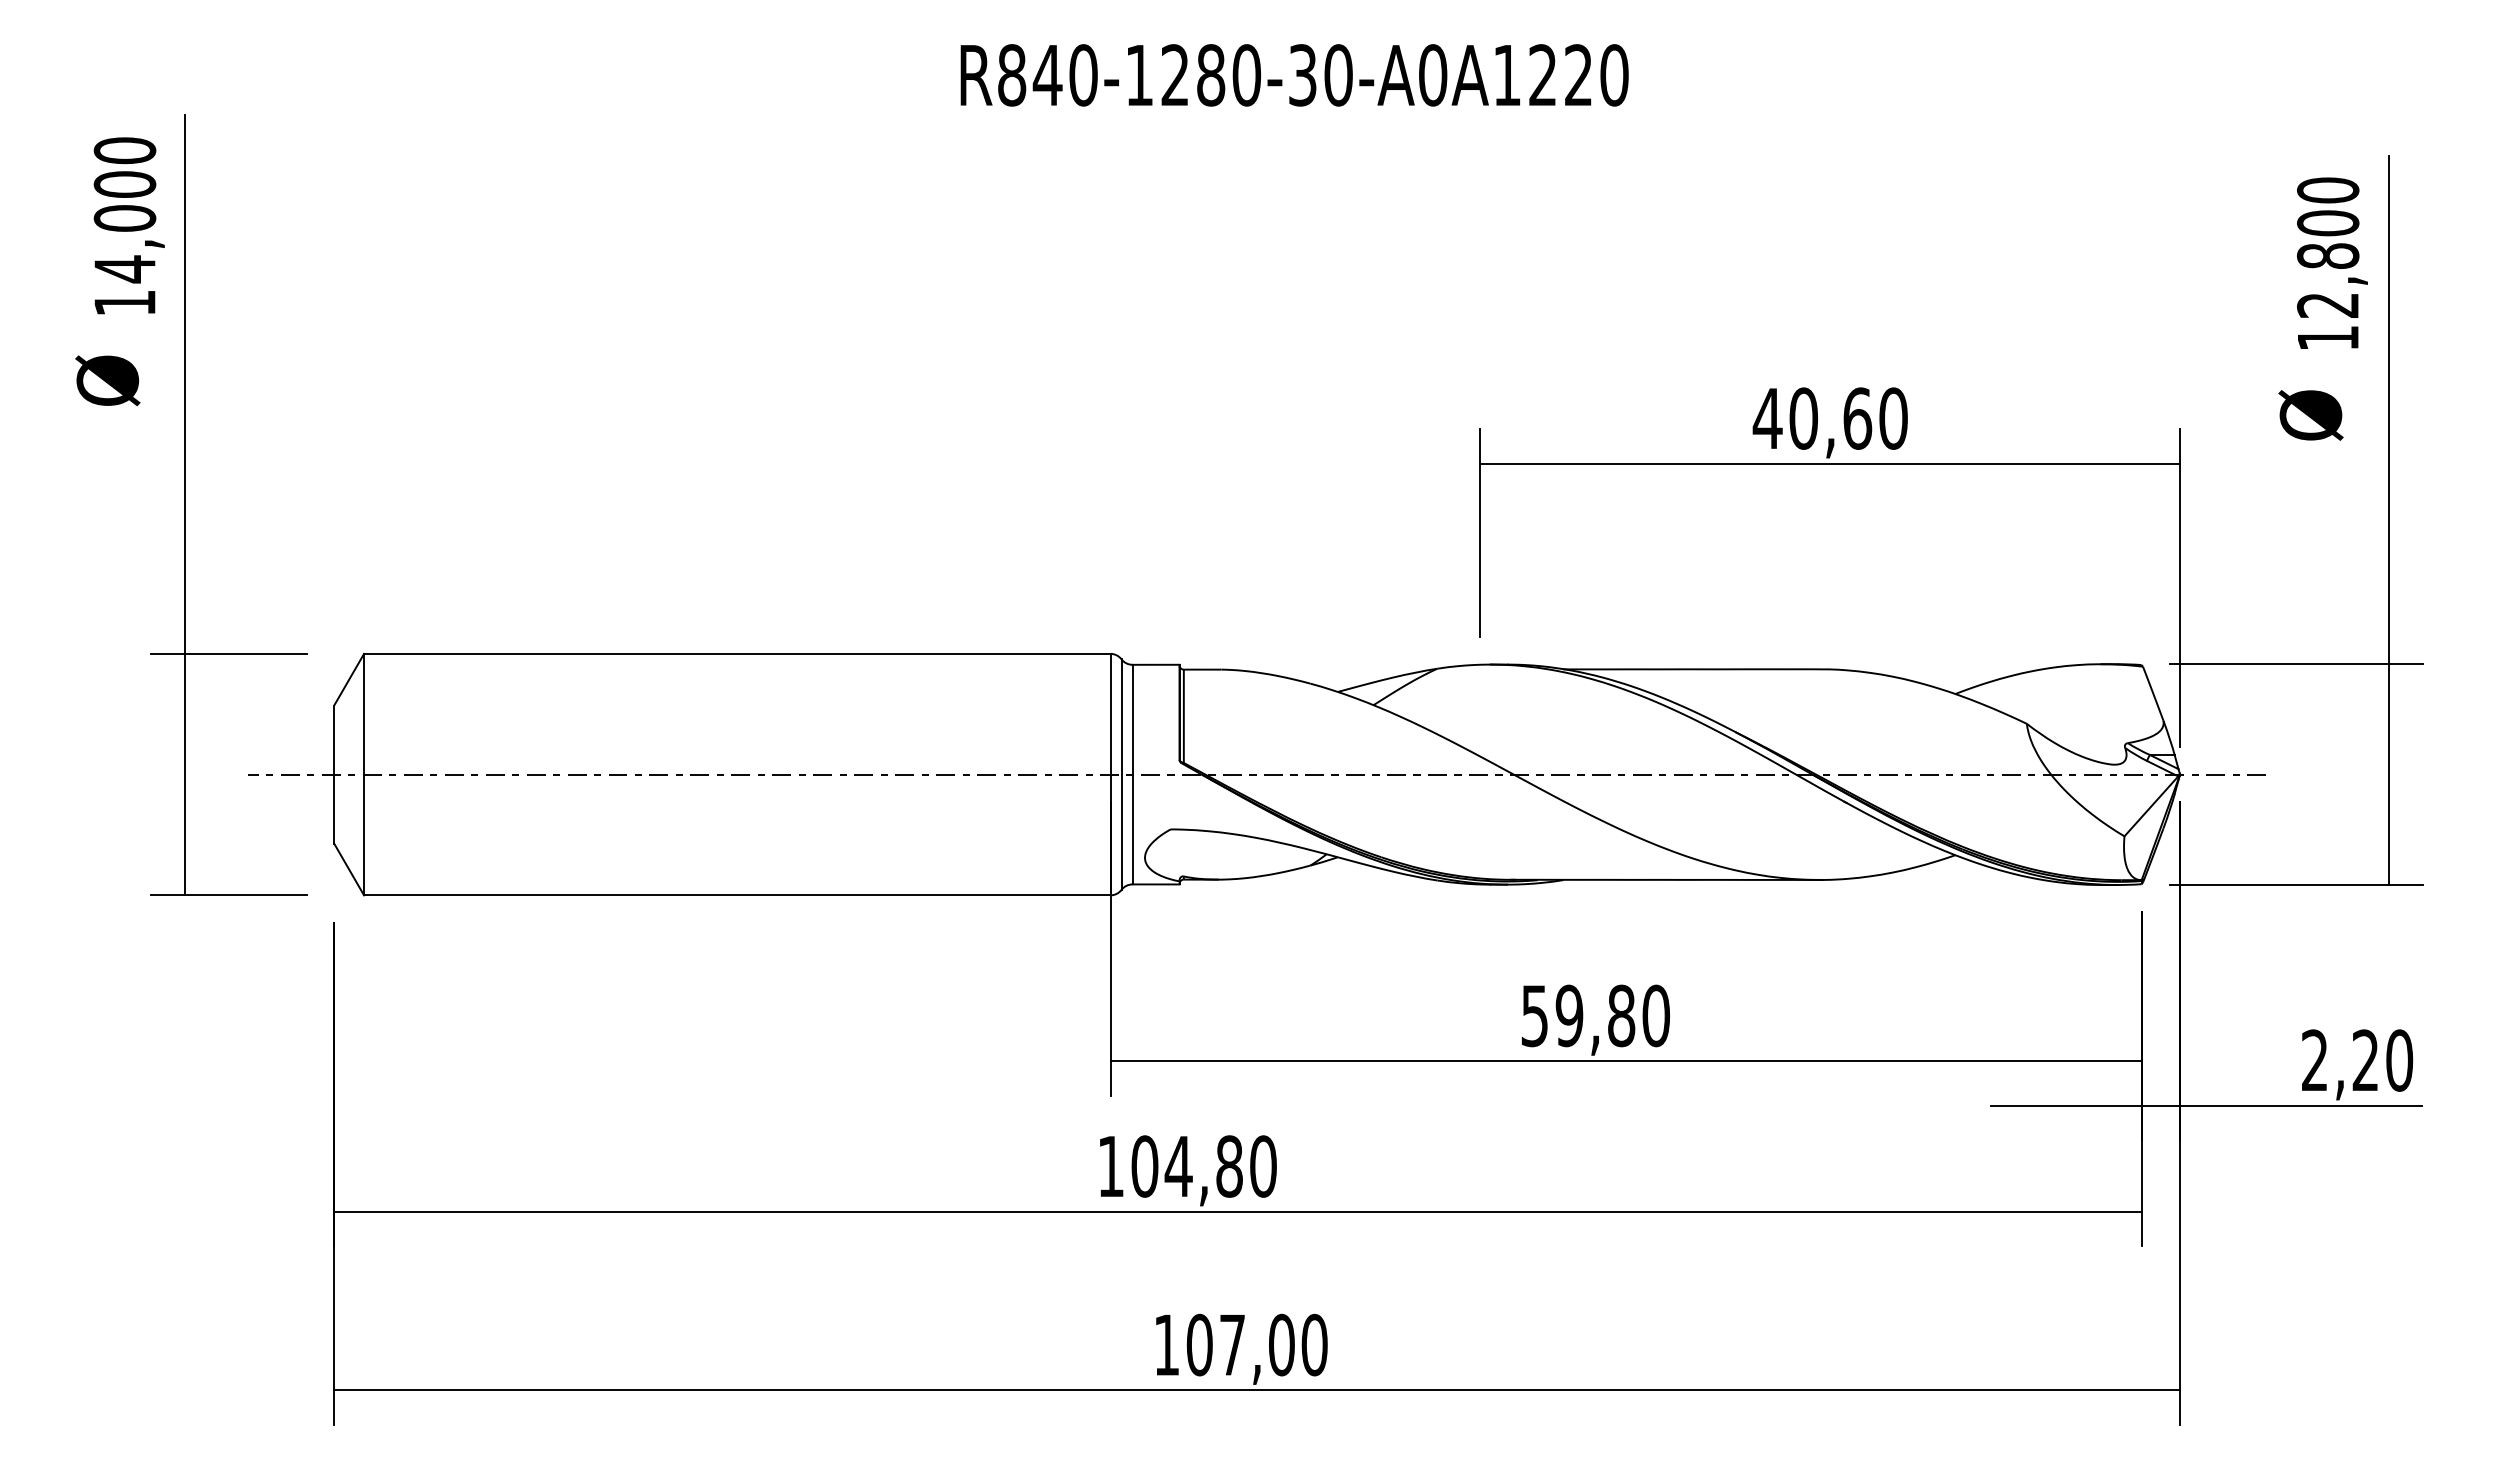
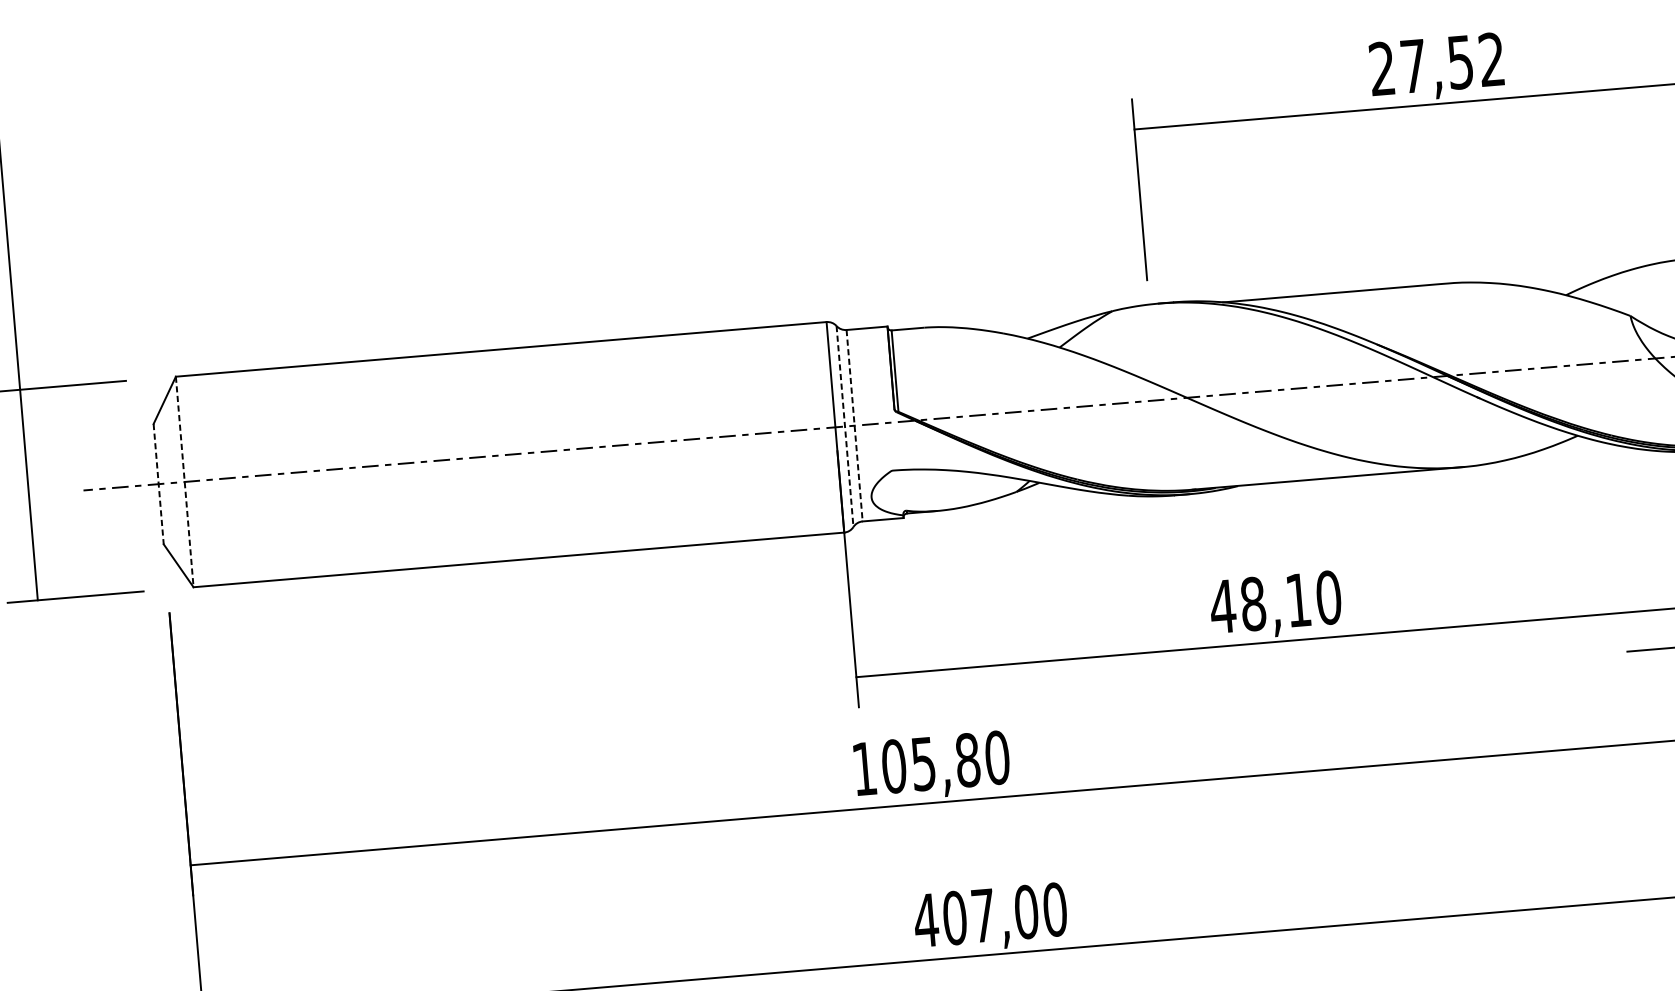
text: (1829, 418) -> (1436, 64), 40,60 -> 27,52
line: (364, 774) -> (185, 481), solid -> dashed
line: (1132, 774) -> (854, 425), solid -> dashed
line: (334, 775) -> (159, 484), solid -> dashed
line: (1121, 775) -> (845, 427), solid -> dashed
text: (1577, 1015) -> (1260, 603), 59,80 -> 48,10
text: (1178, 1166) -> (923, 763), 104,80 -> 105,80
text: (1166, 1344) -> (925, 920), 107,00 -> 407,00

